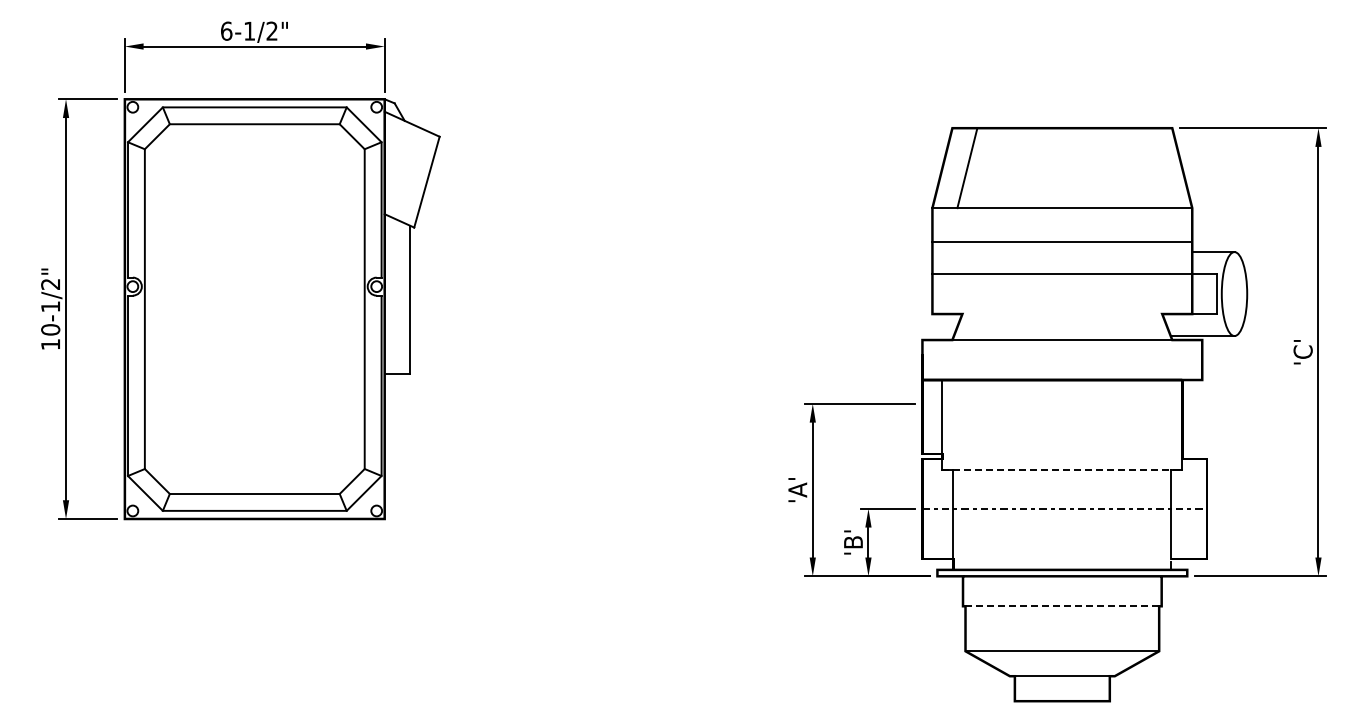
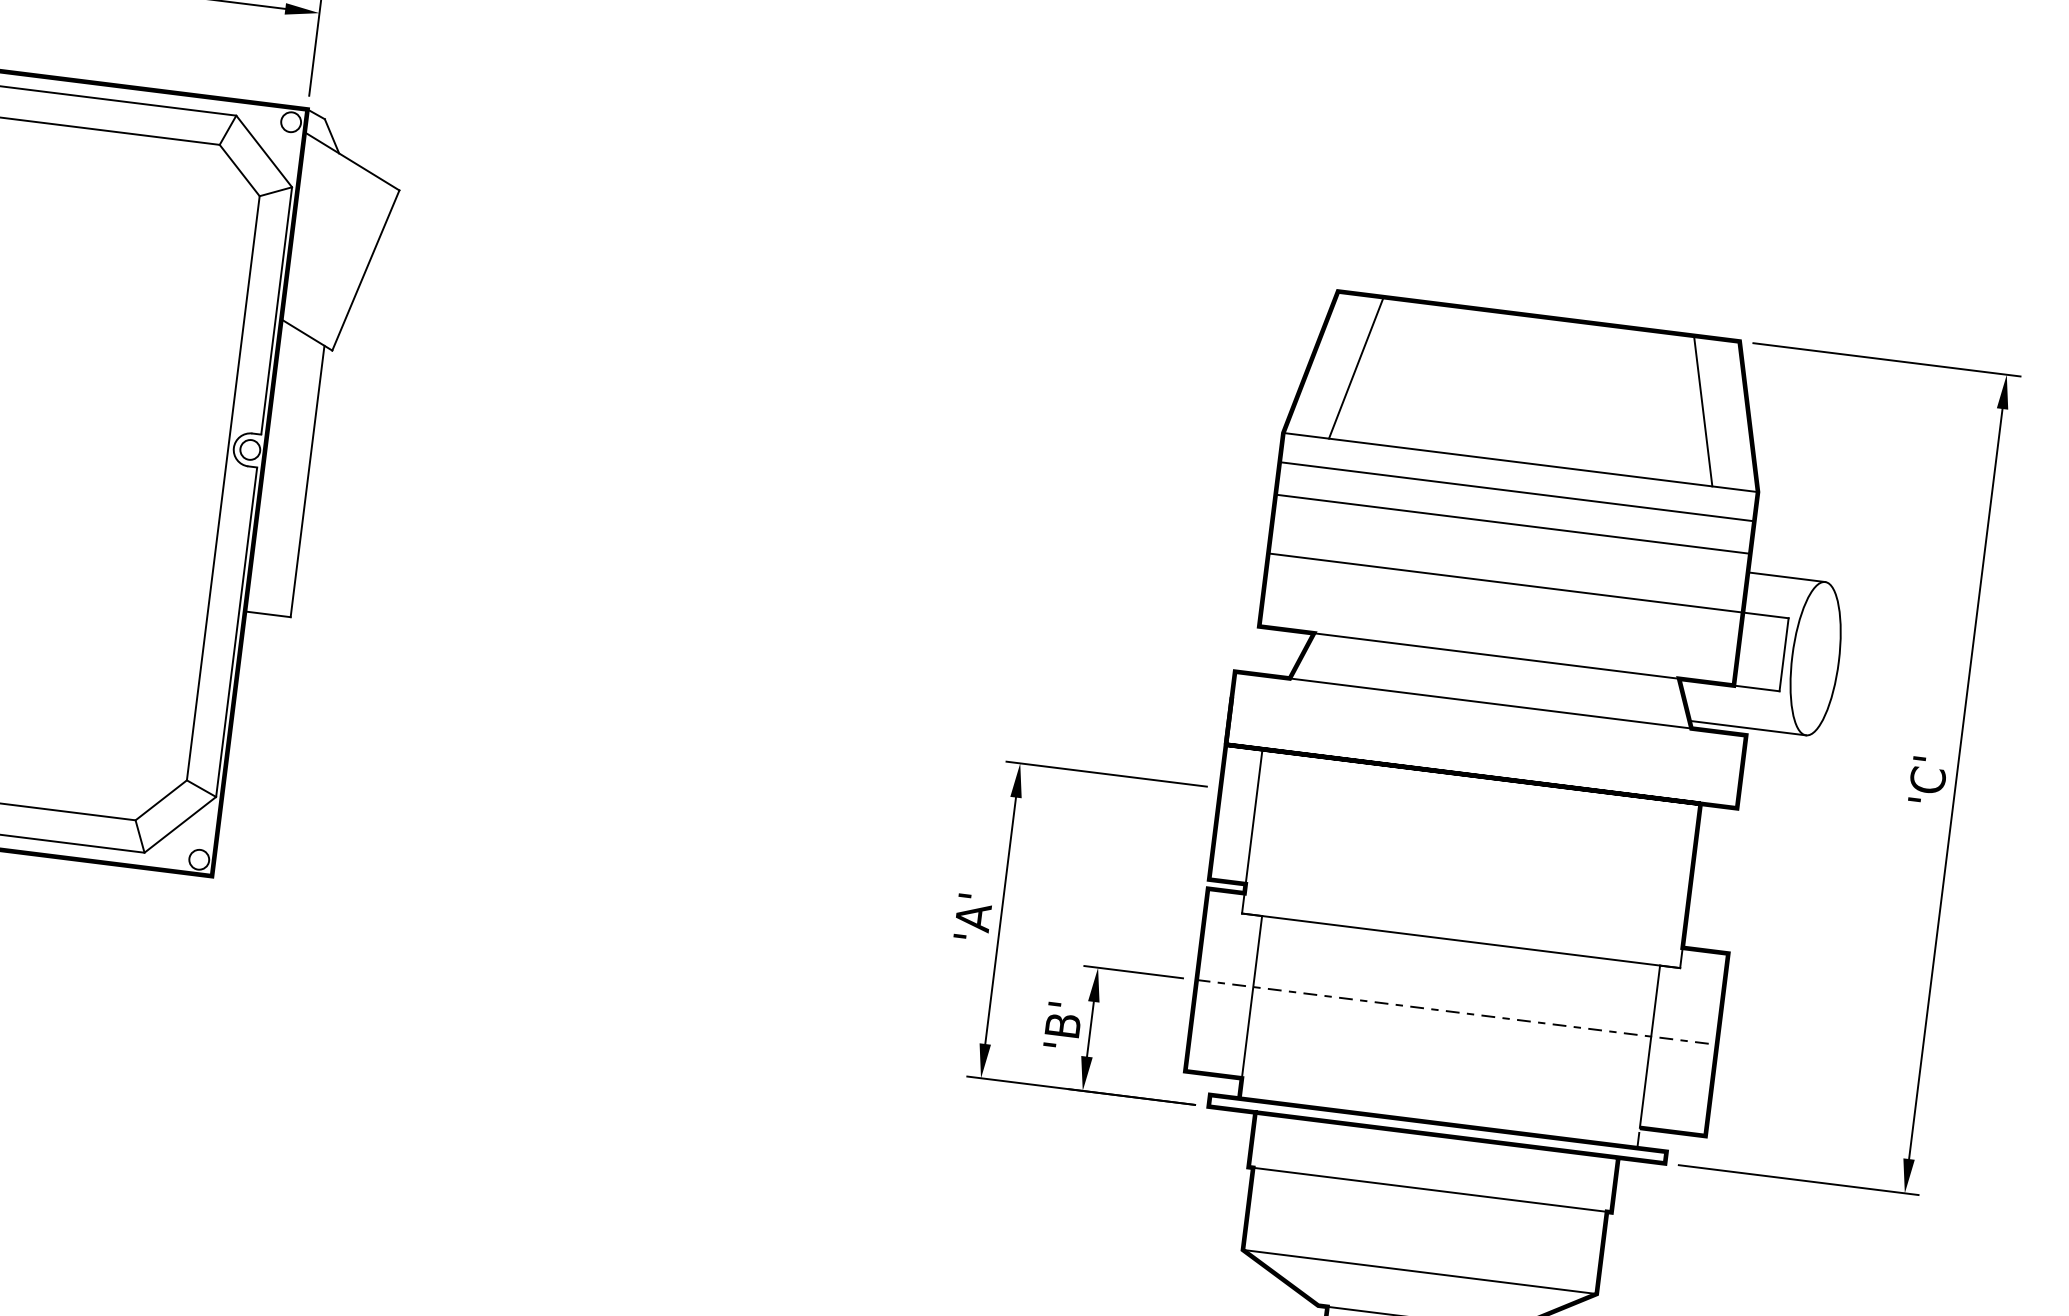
line: (1157, 168) -> (1703, 411), added
line: (1062, 224) -> (1517, 492), added
line: (1062, 314) -> (1496, 656), added
line: (1062, 469) -> (1461, 940), dashed -> solid
line: (1062, 606) -> (1430, 1190), dashed -> solid

